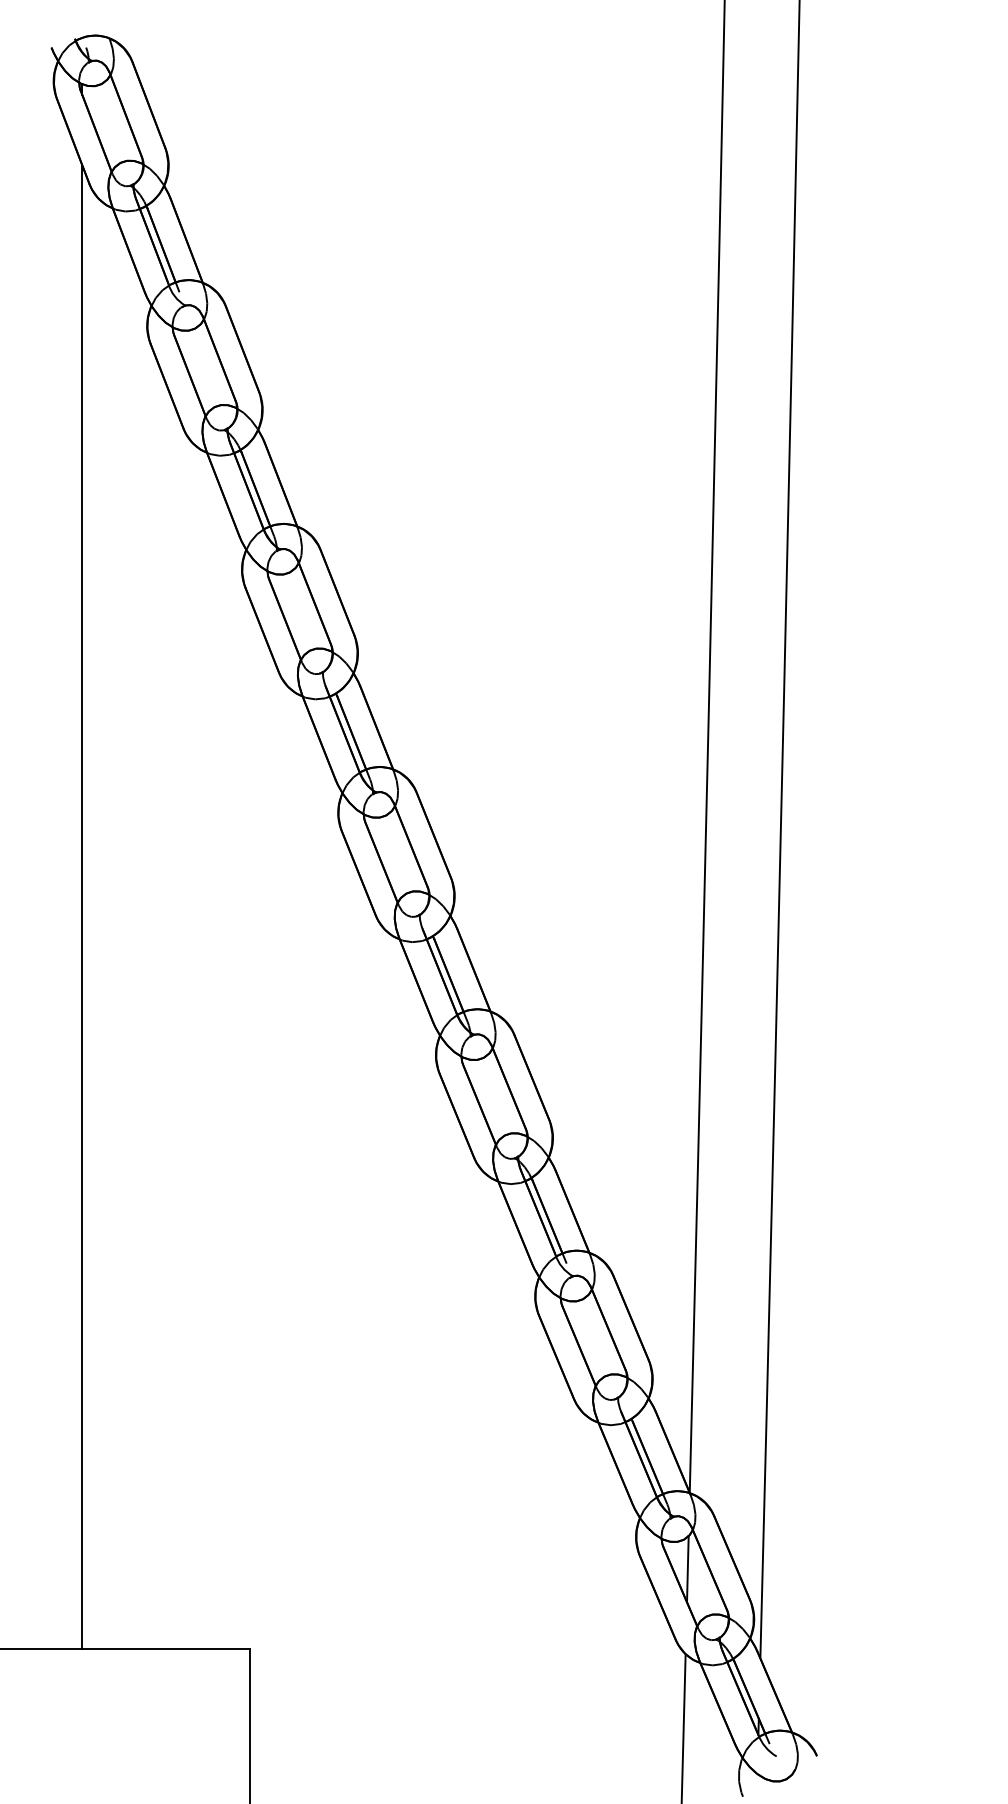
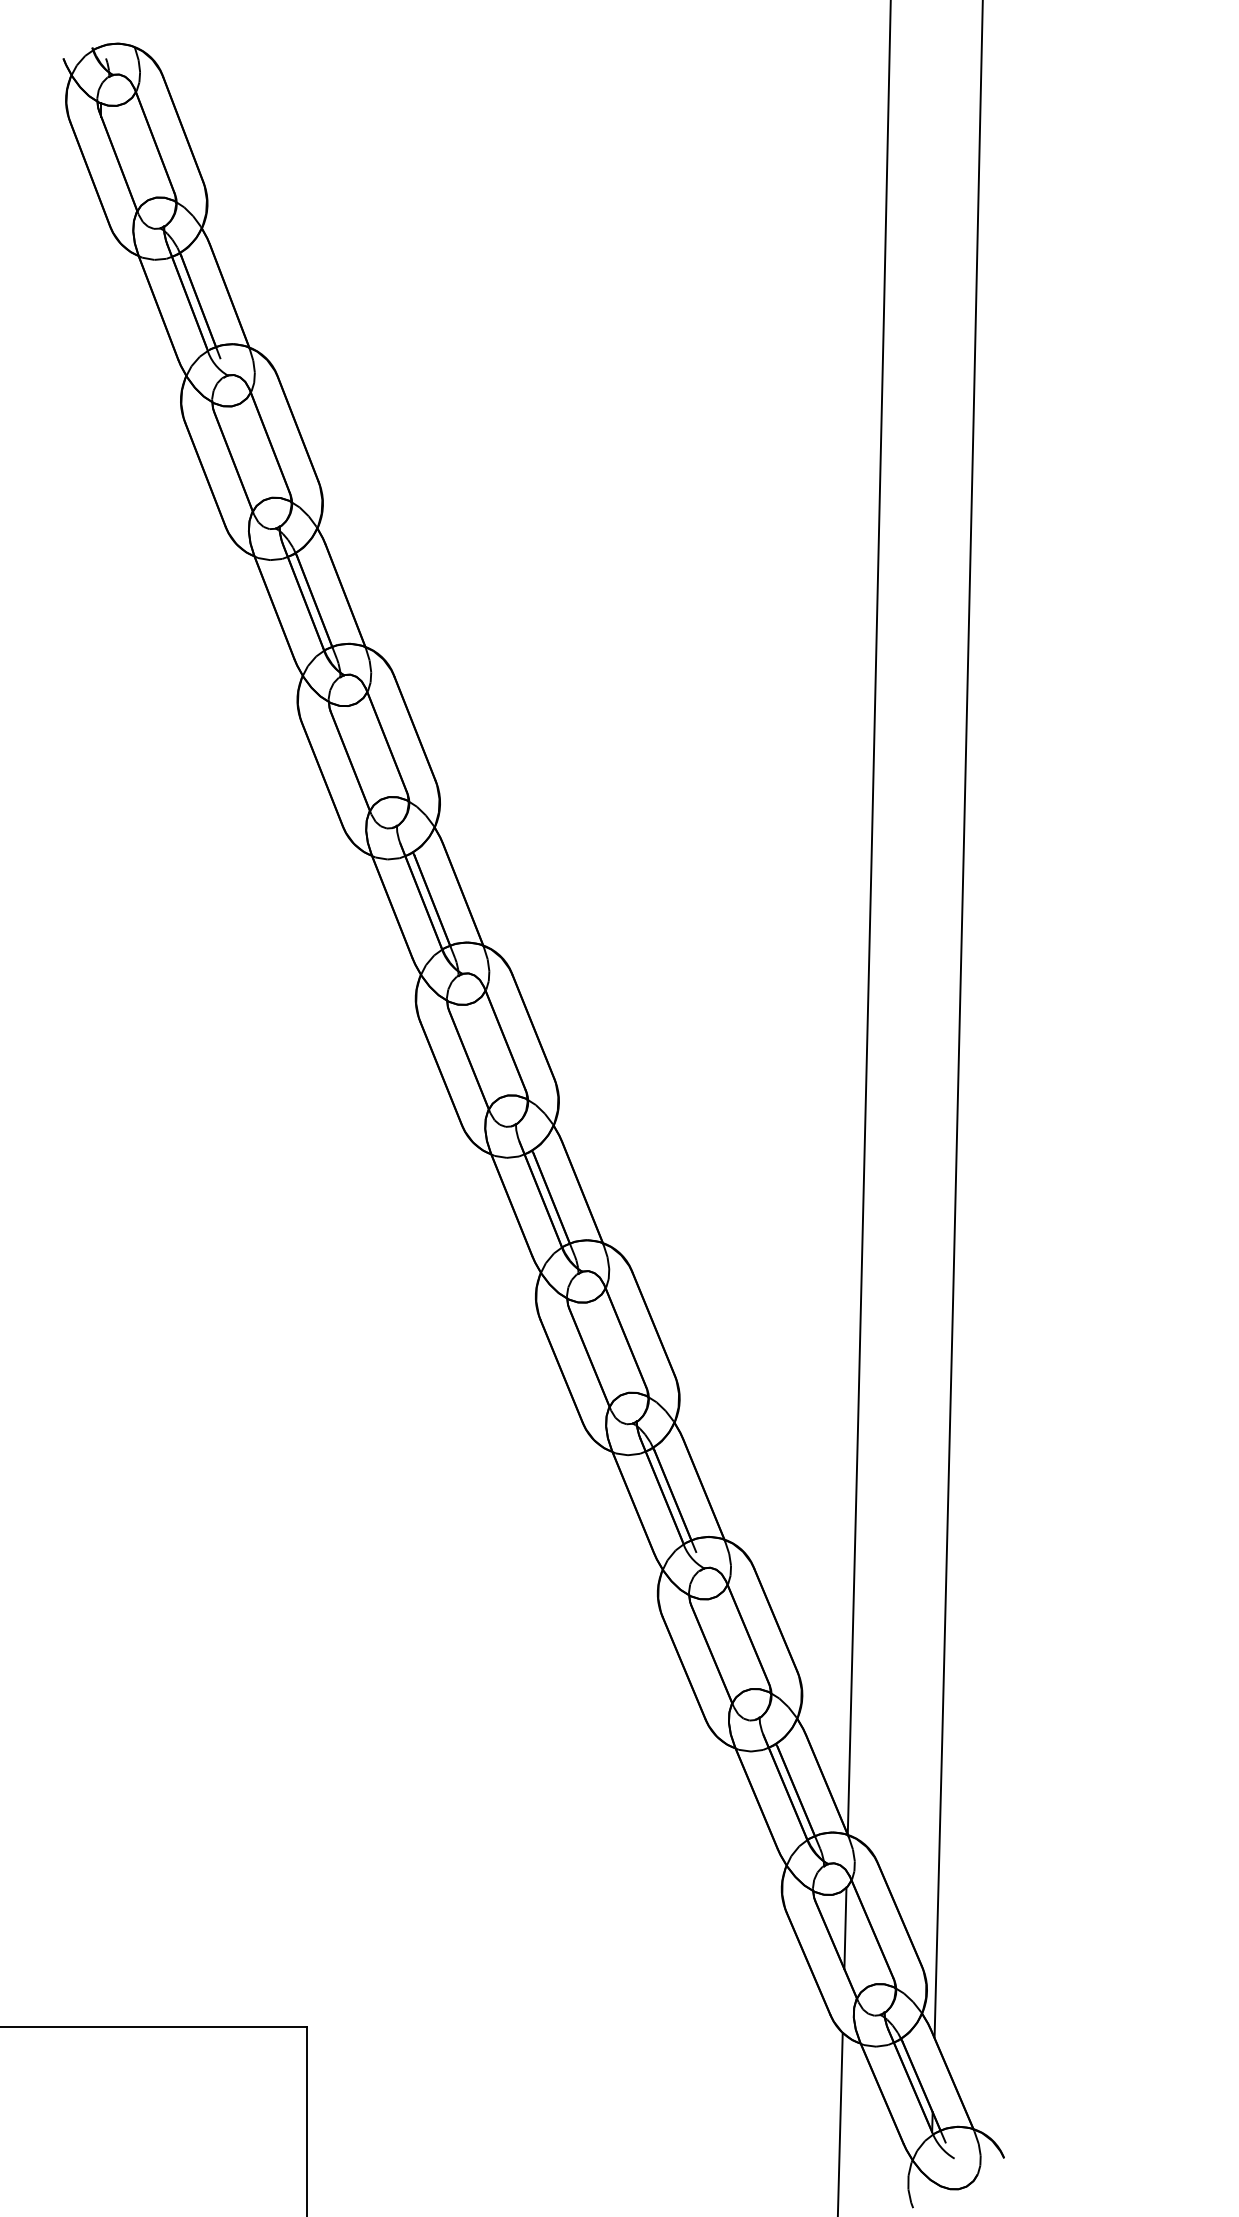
line: (82, 906) -> (101, 1114), removed

